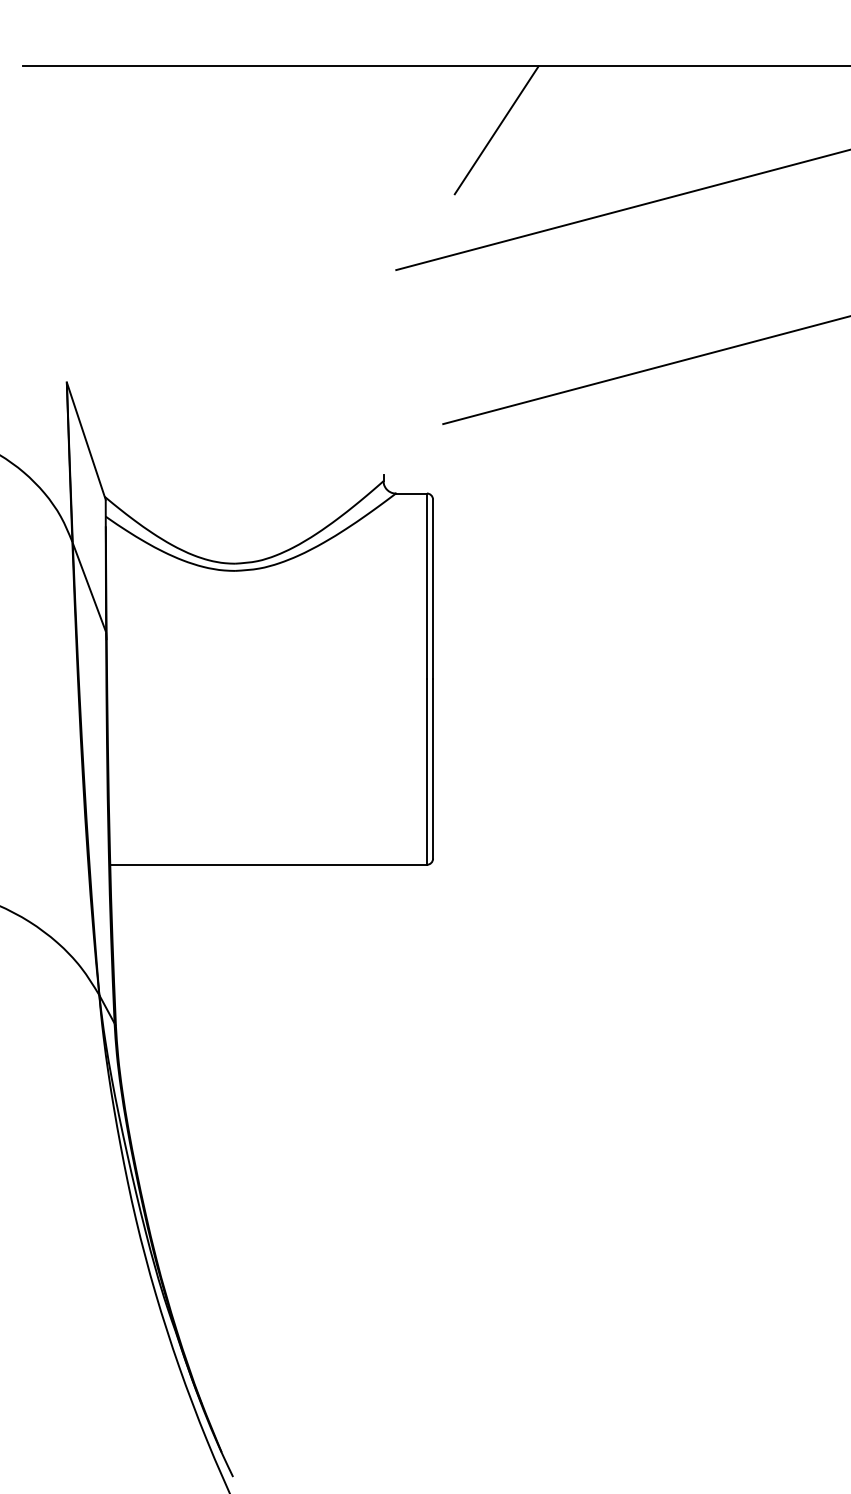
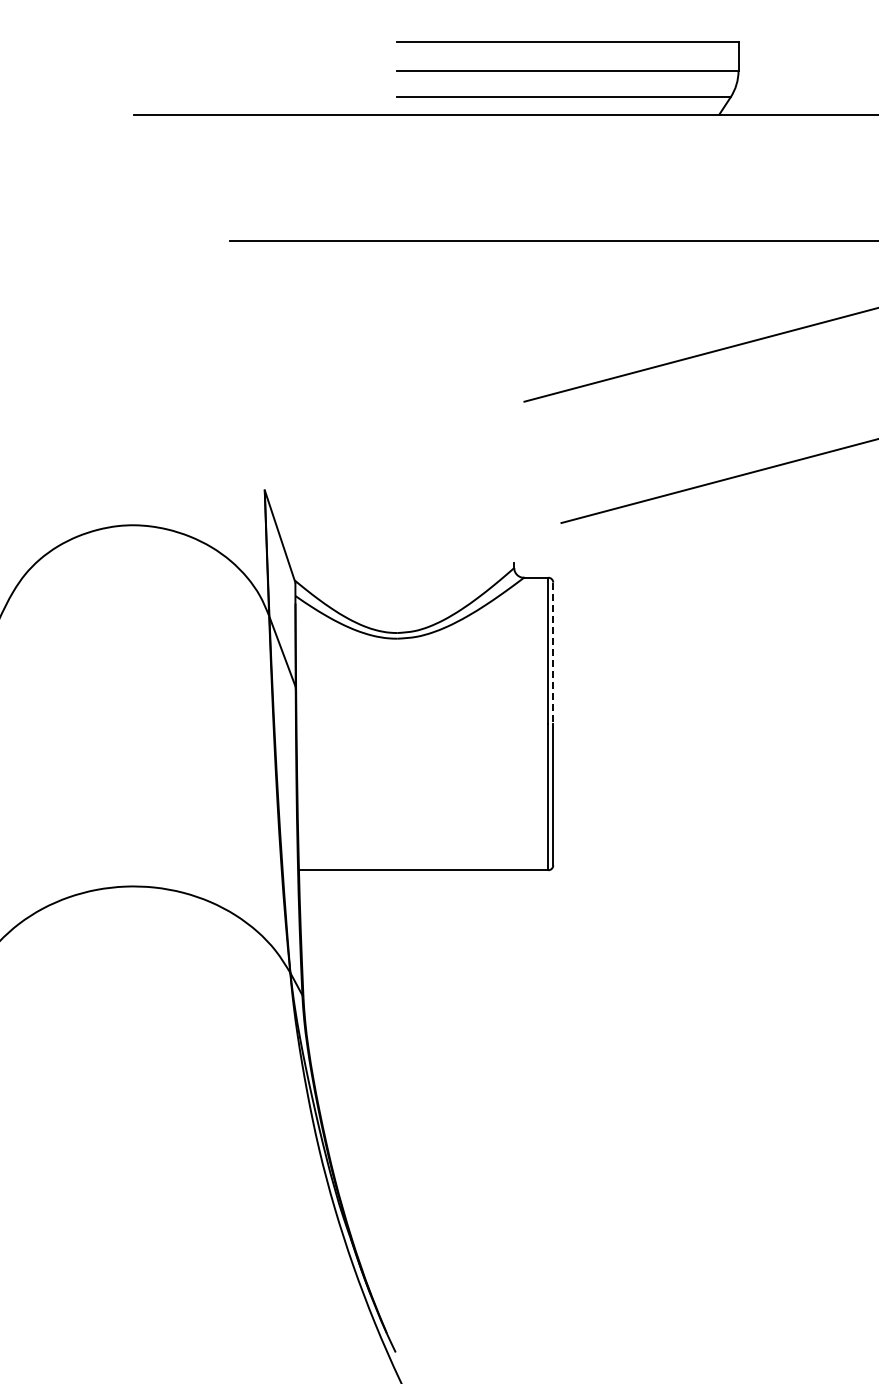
line: (496, 130) -> (603, 291), removed
line: (433, 589) -> (553, 653), solid -> dashed

